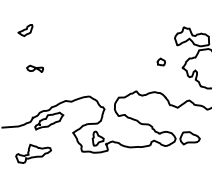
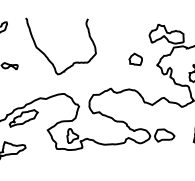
curve: (73, 59) -> (48, 56), added
part: (161, 61) -> (136, 58), size x1.67

